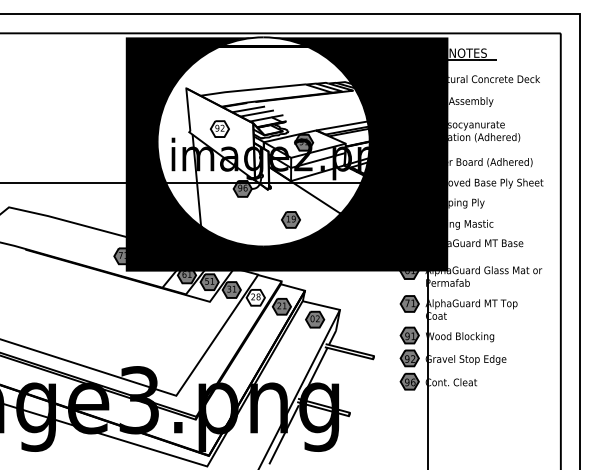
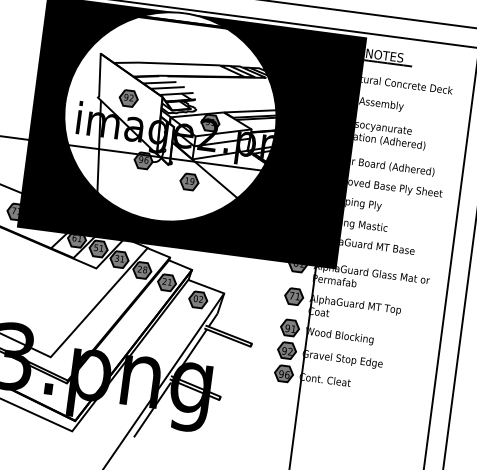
fill: (219, 129) -> (128, 98), added
part: (290, 219) -> (189, 181), moved
fill: (255, 297) -> (142, 270), added

